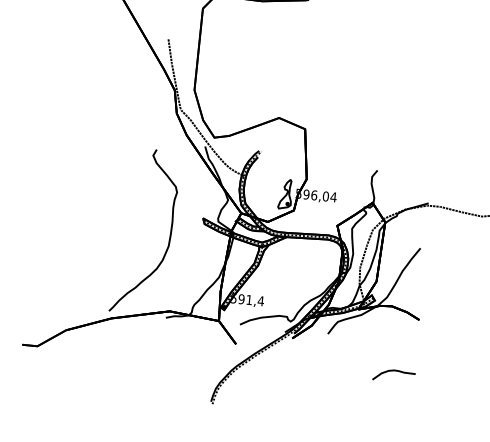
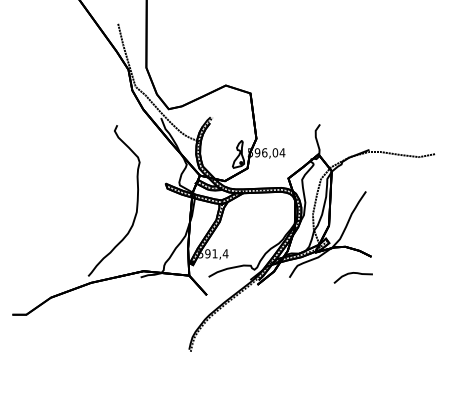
curve: (392, 371) -> (351, 274), moved

